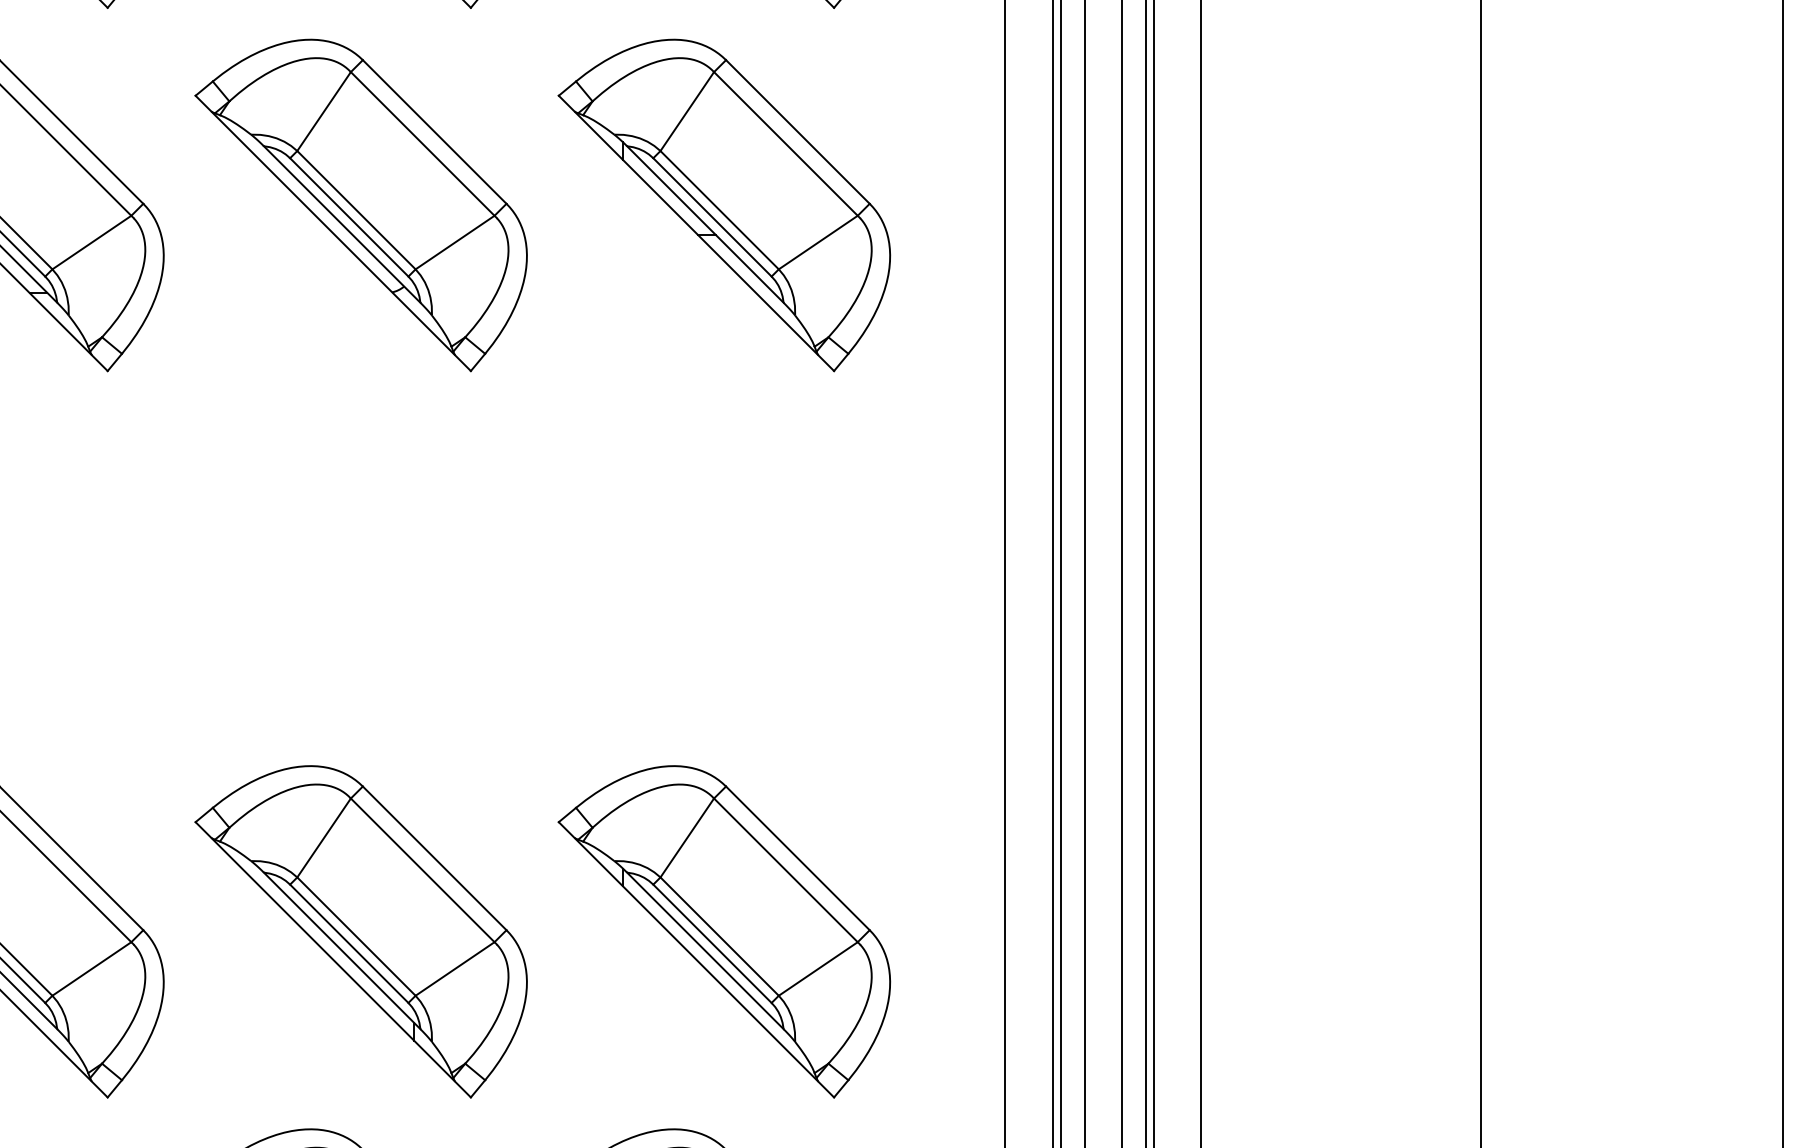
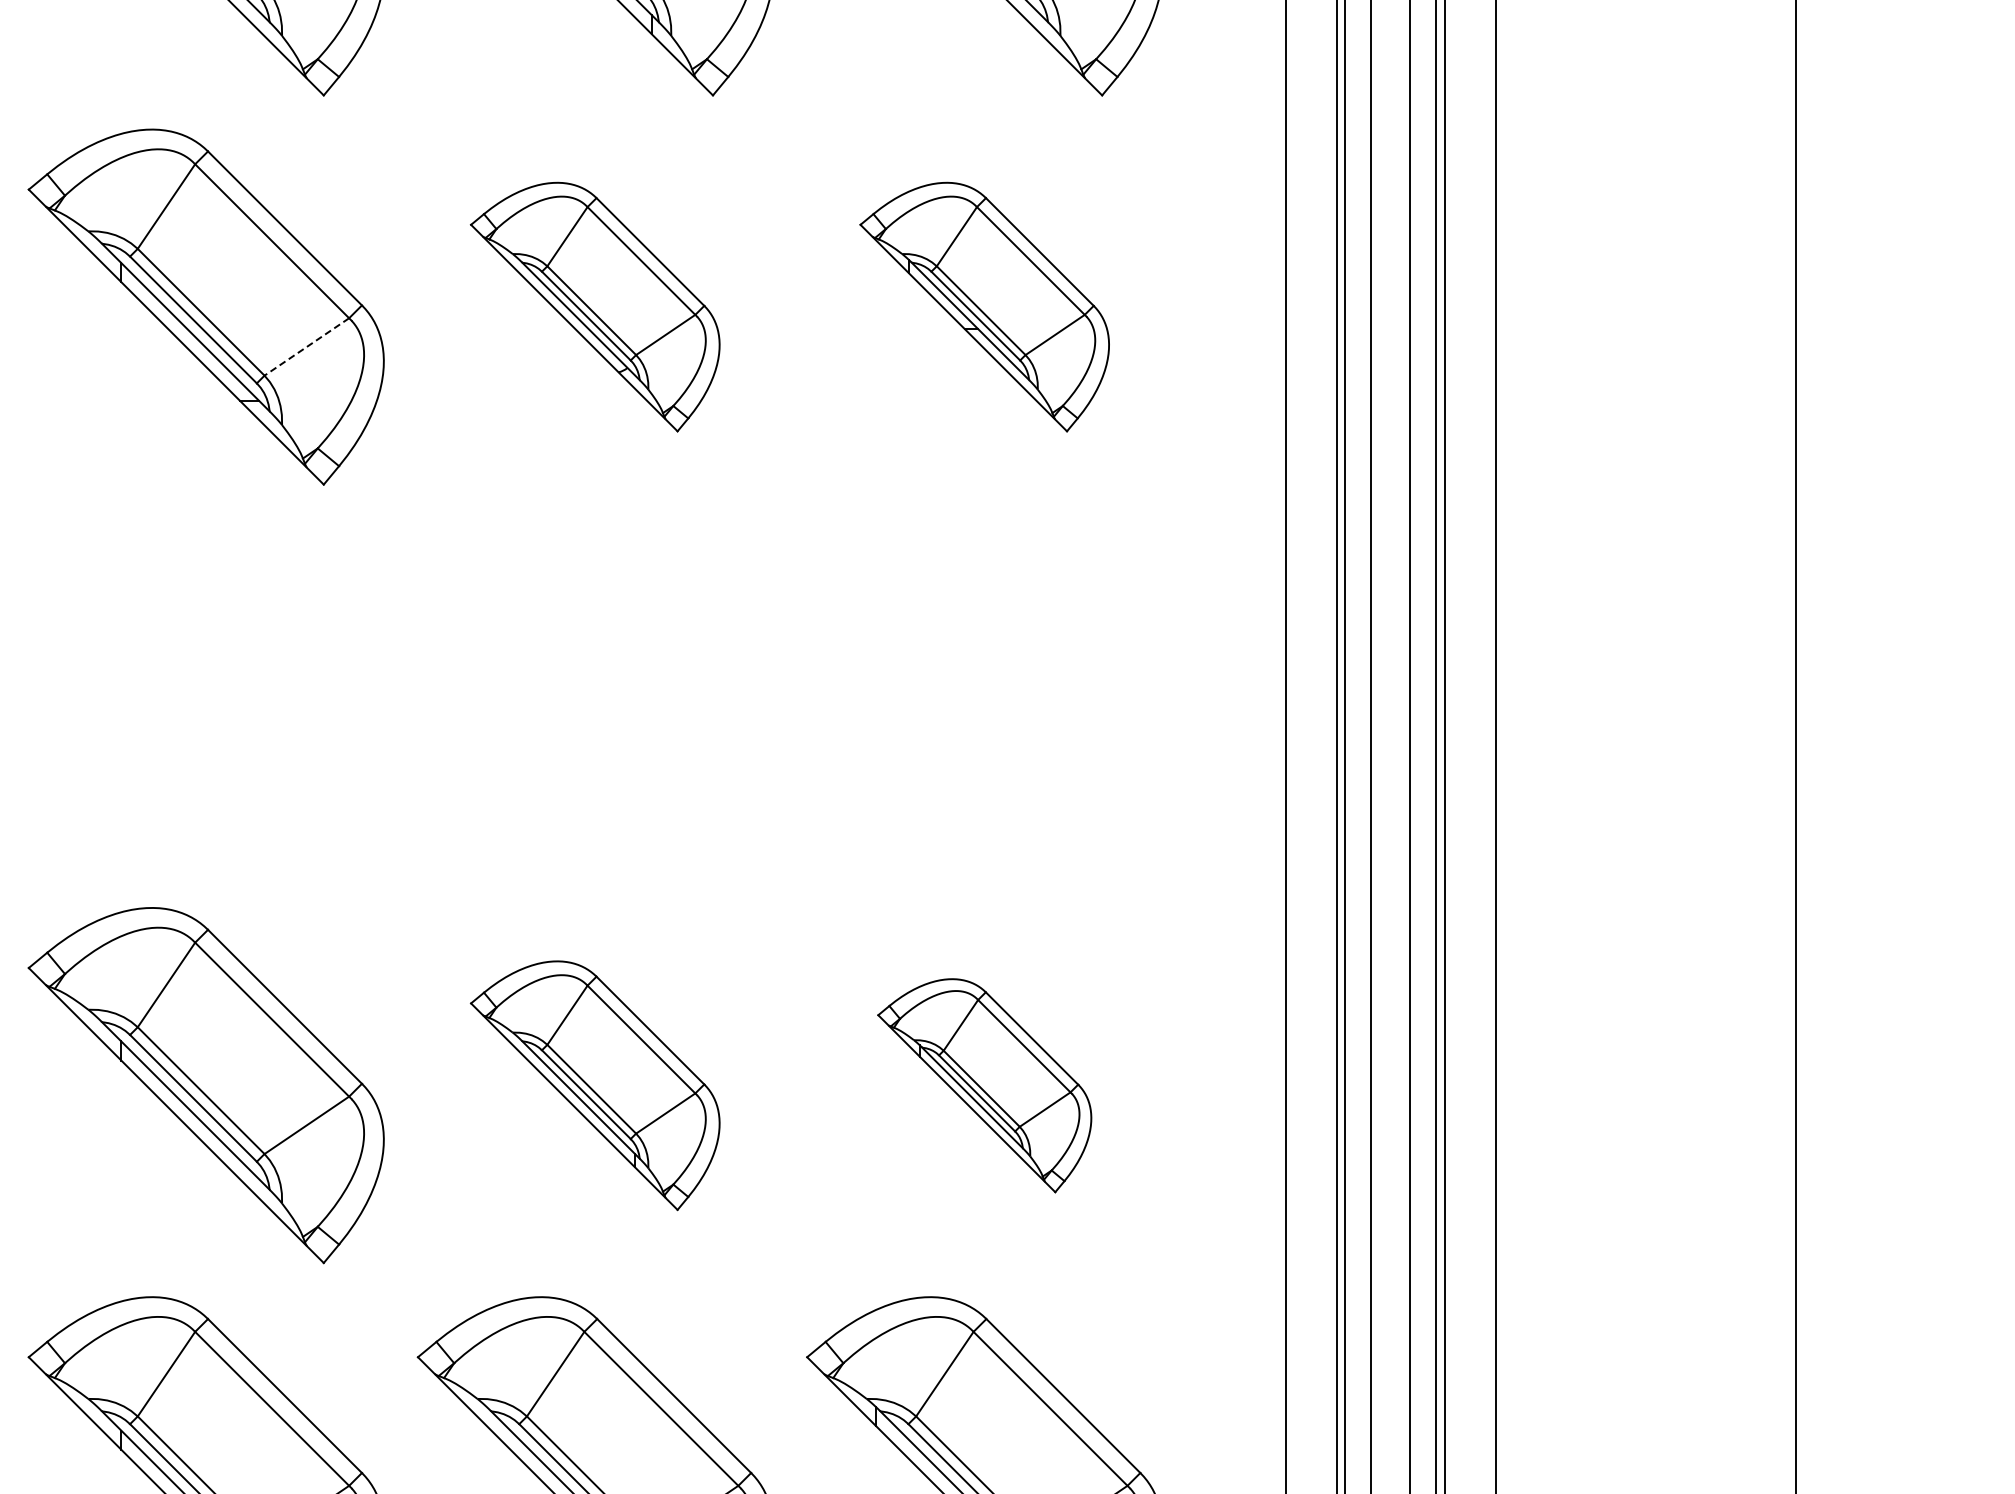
part: (360, 204) -> (594, 306), size x0.7
part: (724, 204) -> (984, 306), size x0.7
line: (91, 243) -> (306, 347), solid -> dashed
part: (360, 931) -> (594, 1085), size x0.7
part: (724, 931) -> (984, 1085), size x0.6

